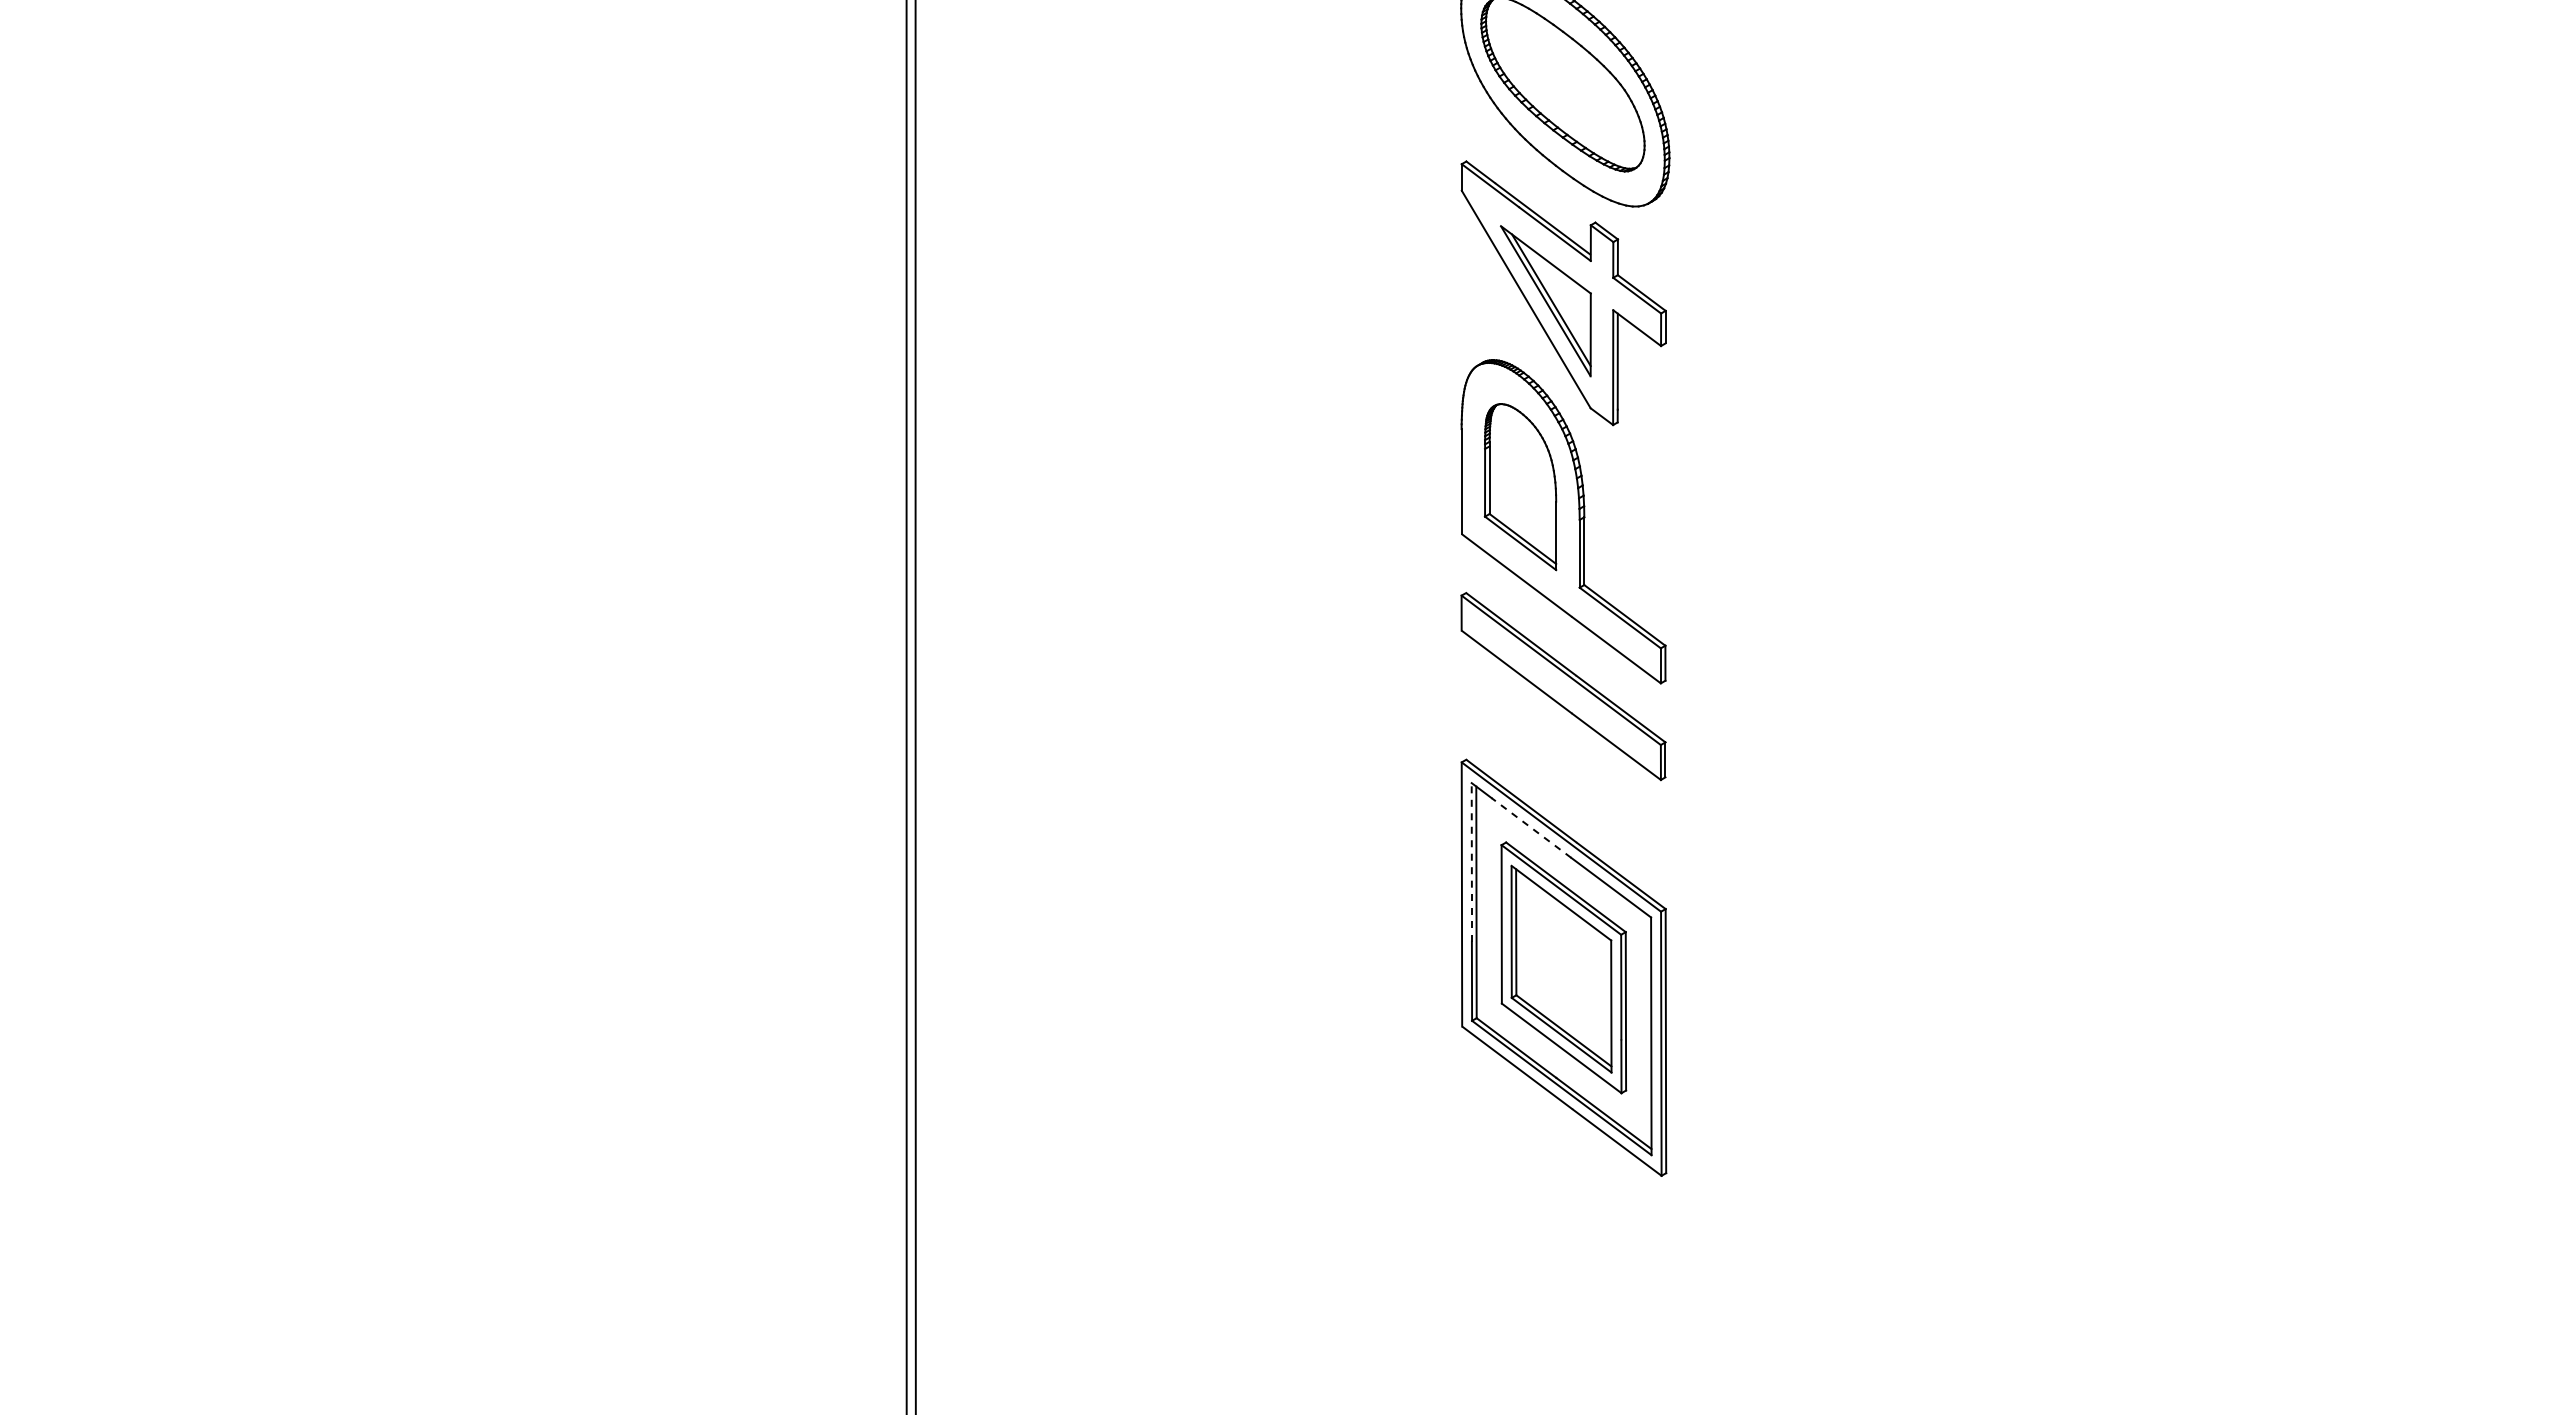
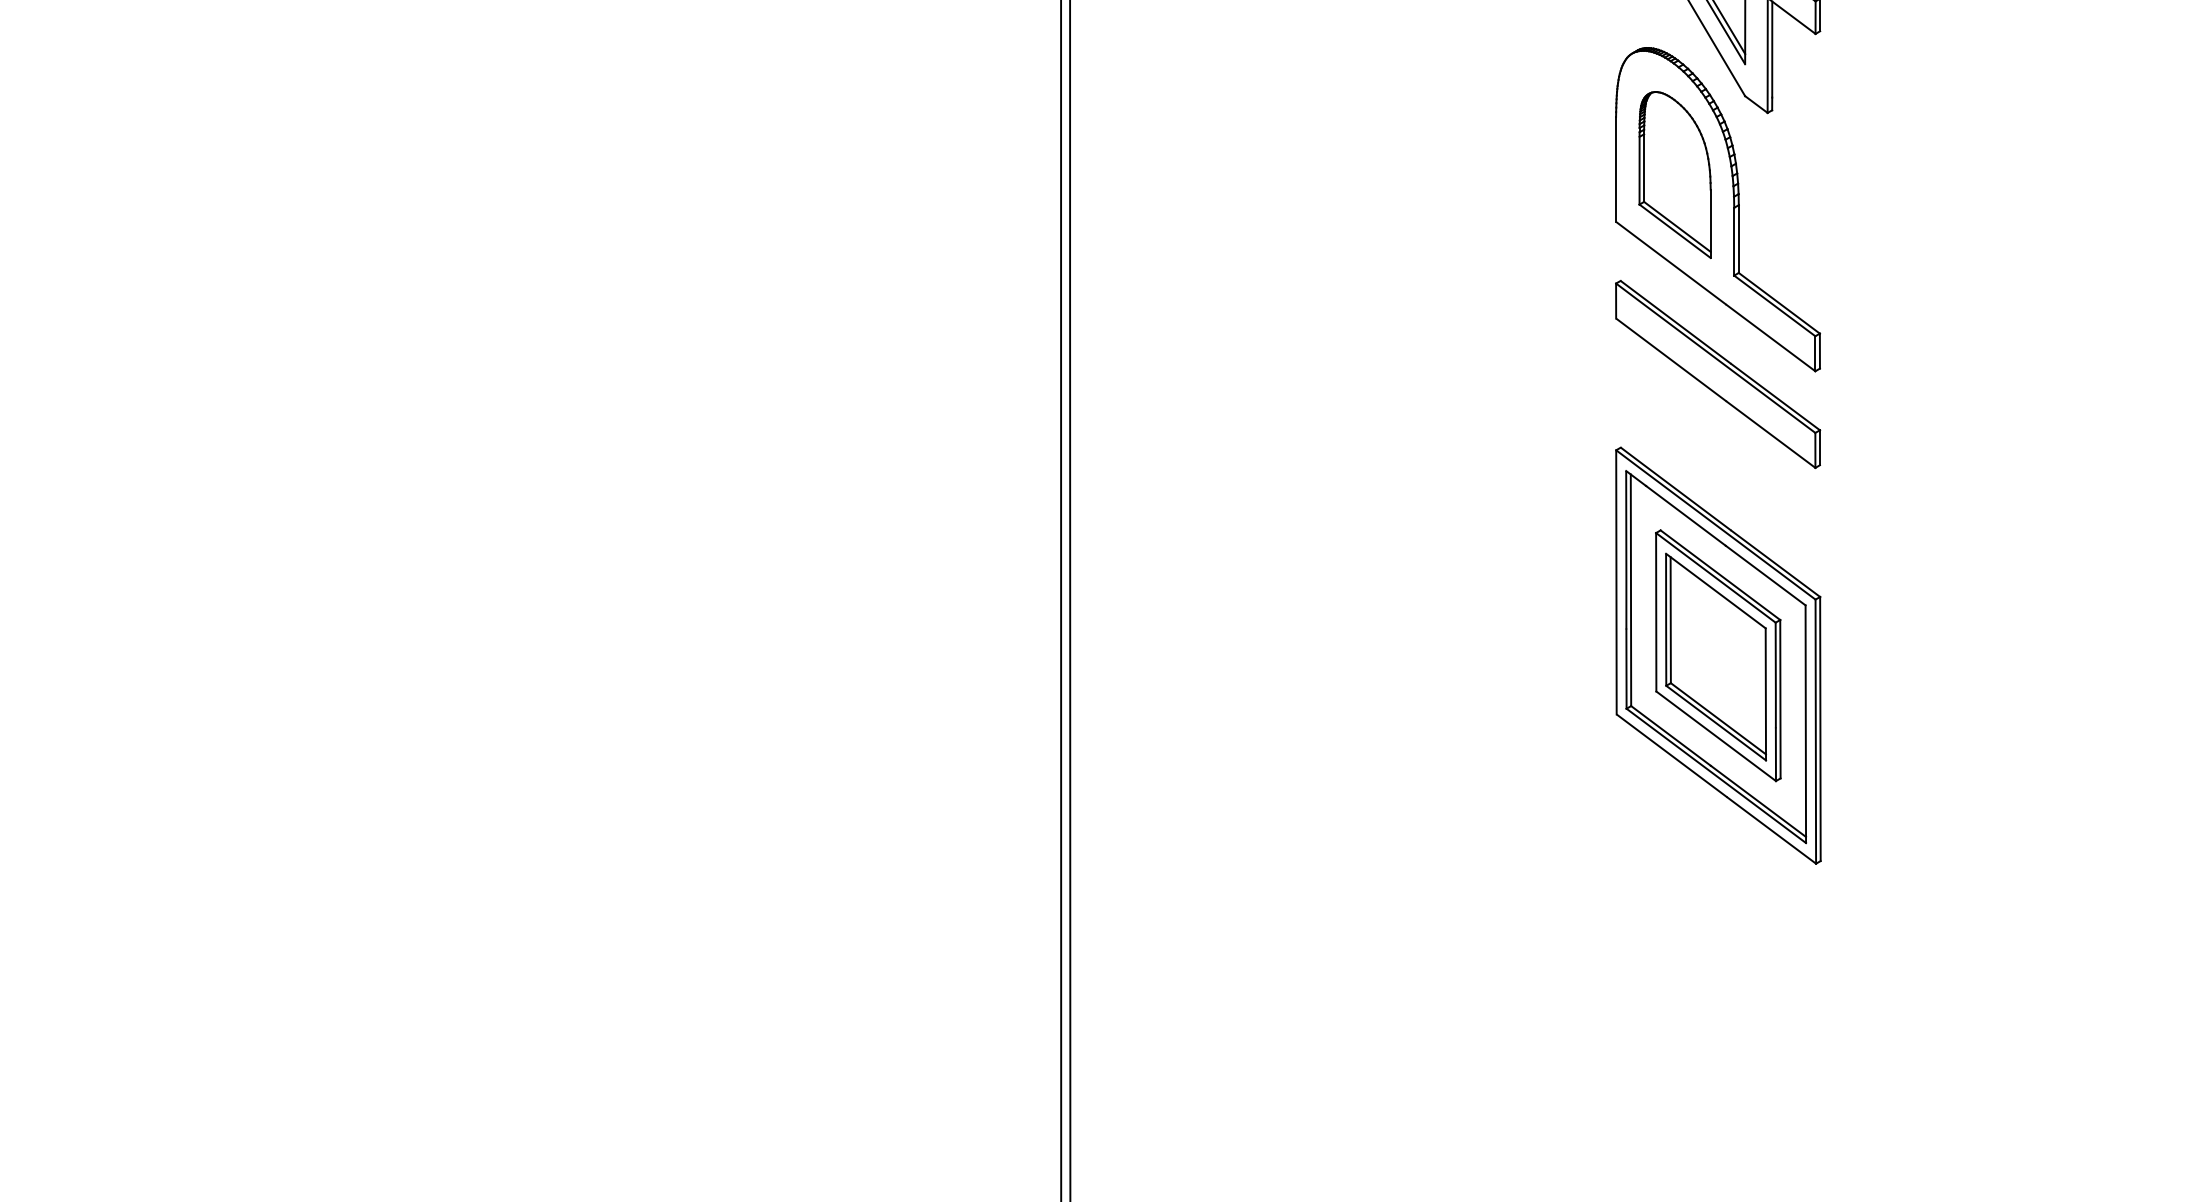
line: (1531, 827) -> (1685, 515), dashed -> solid
line: (1471, 862) -> (1625, 550), dashed -> solid

